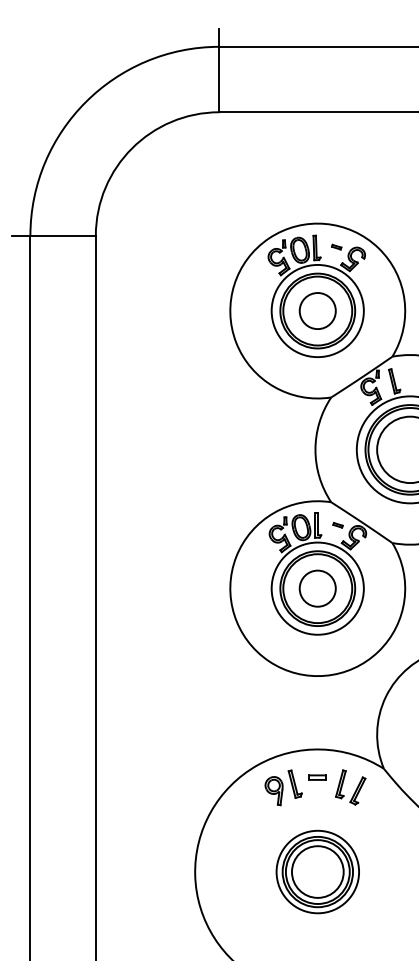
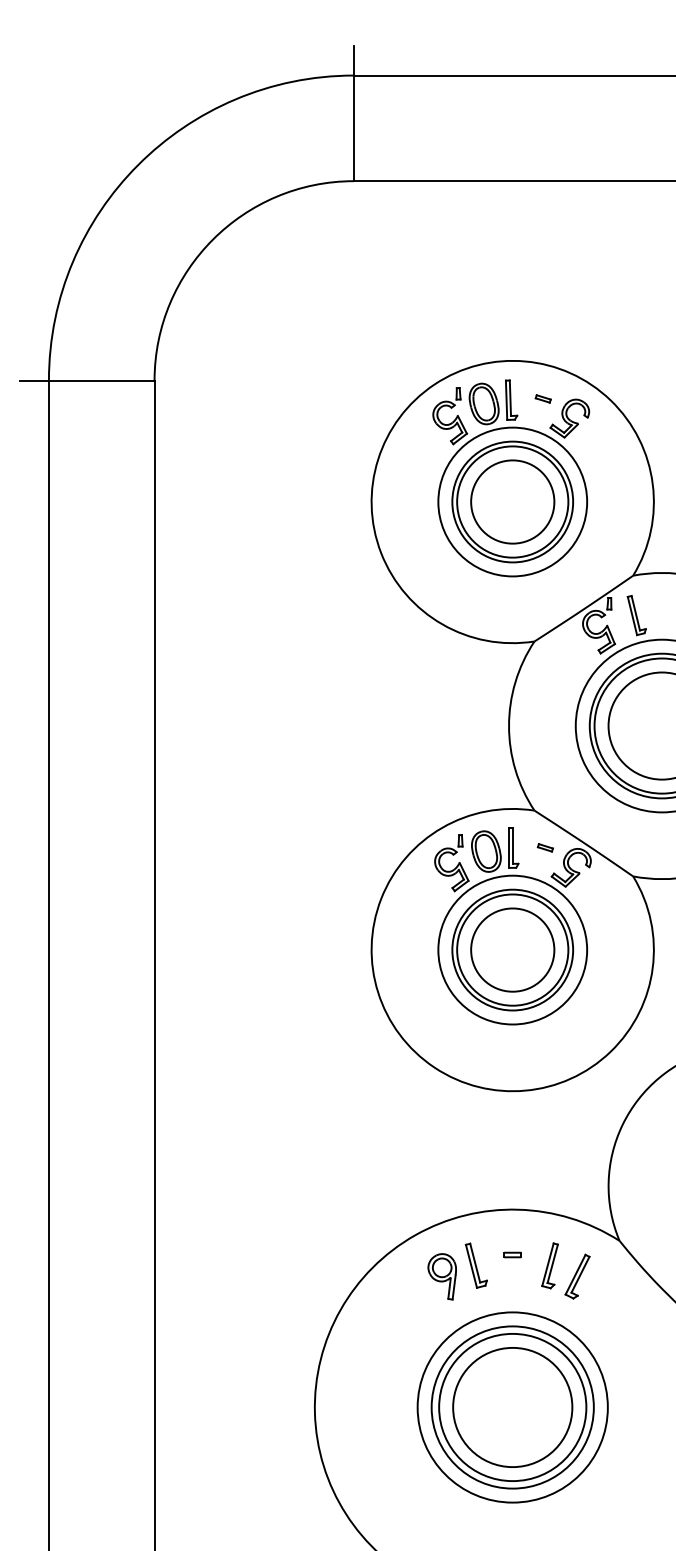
circle: (317, 310) -> (512, 501), size x1.43
circle: (317, 588) -> (512, 949), size x1.43
part: (317, 777) -> (512, 1254), size x0.62
part: (317, 871) -> (512, 1406), size x1.43

